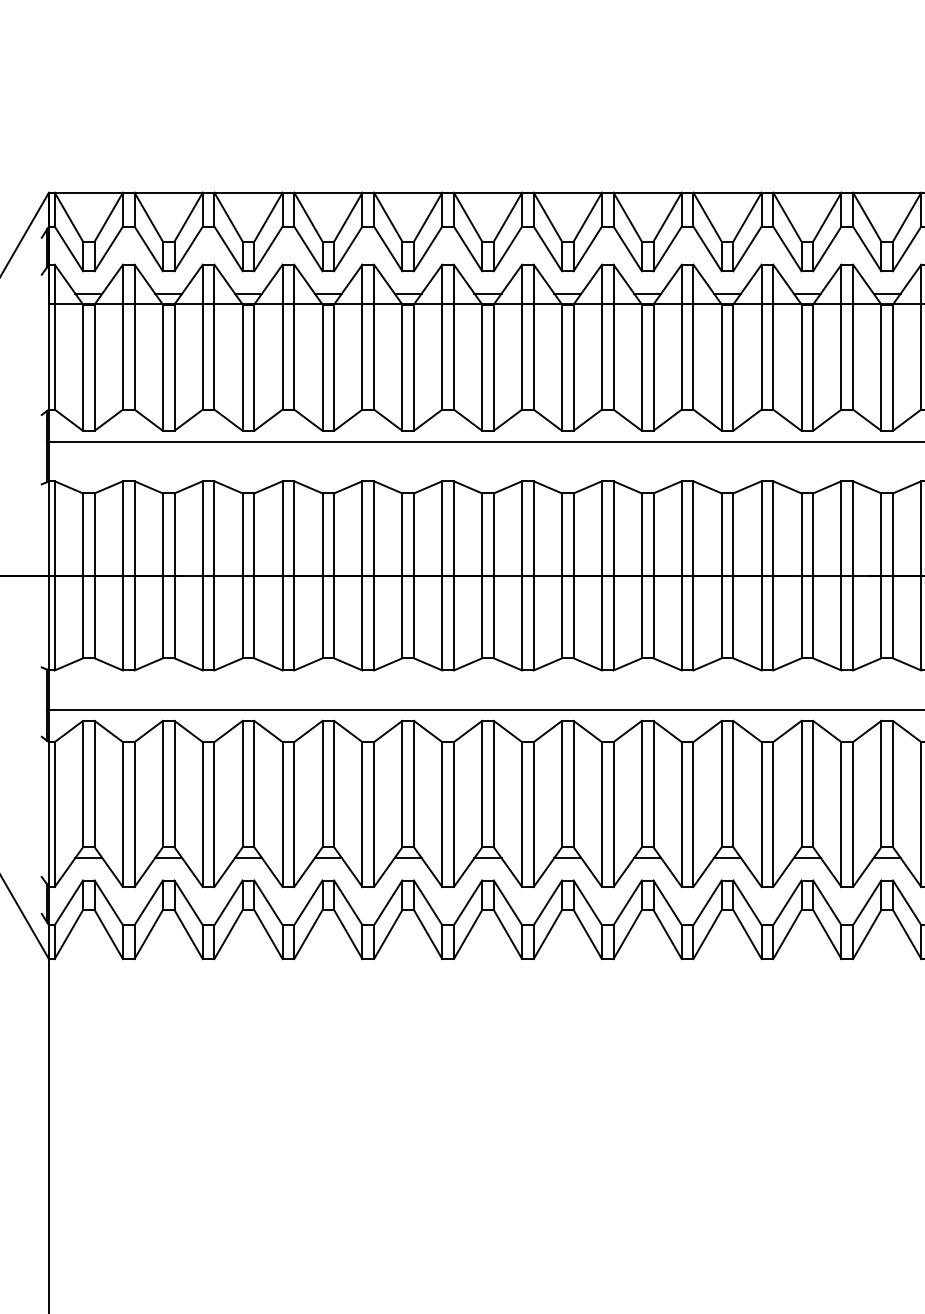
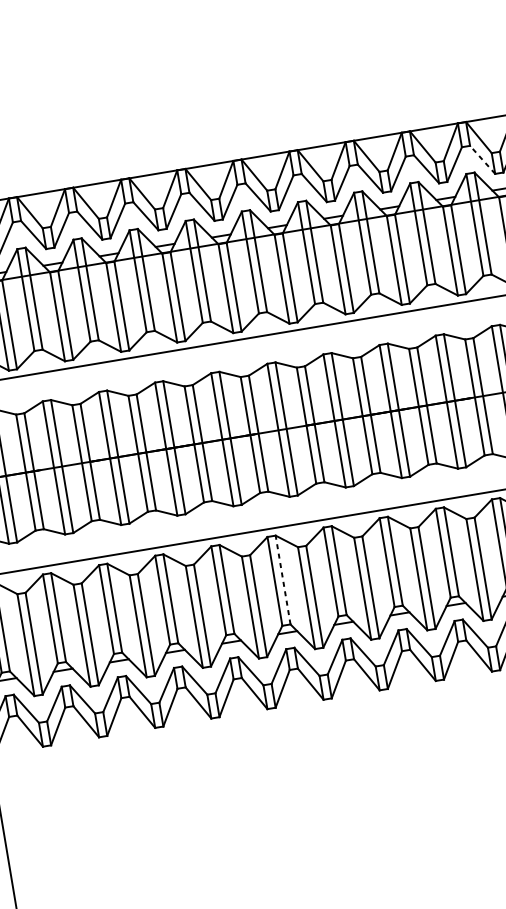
line: (866, 248) -> (482, 159), solid -> dashed
line: (493, 783) -> (282, 579), solid -> dashed

